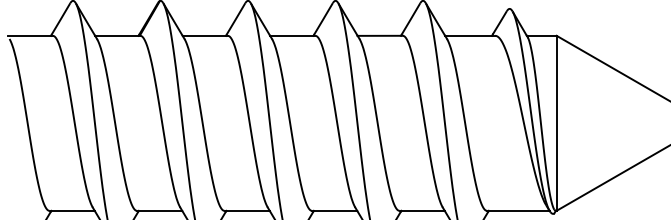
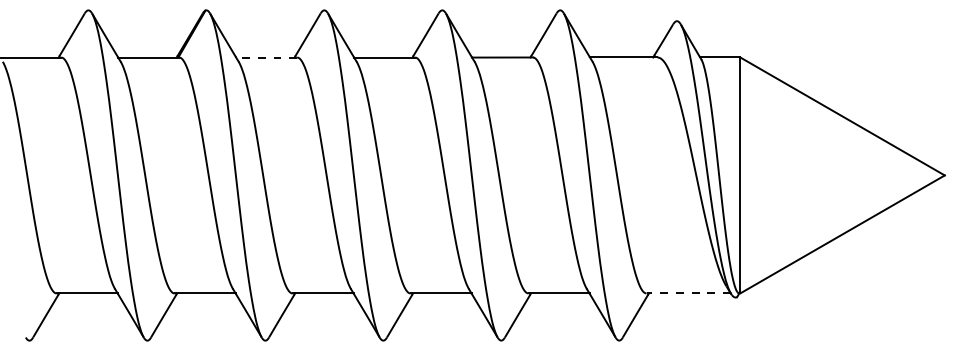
line: (205, 35) -> (266, 57), solid -> dashed
line: (518, 210) -> (688, 293), solid -> dashed

